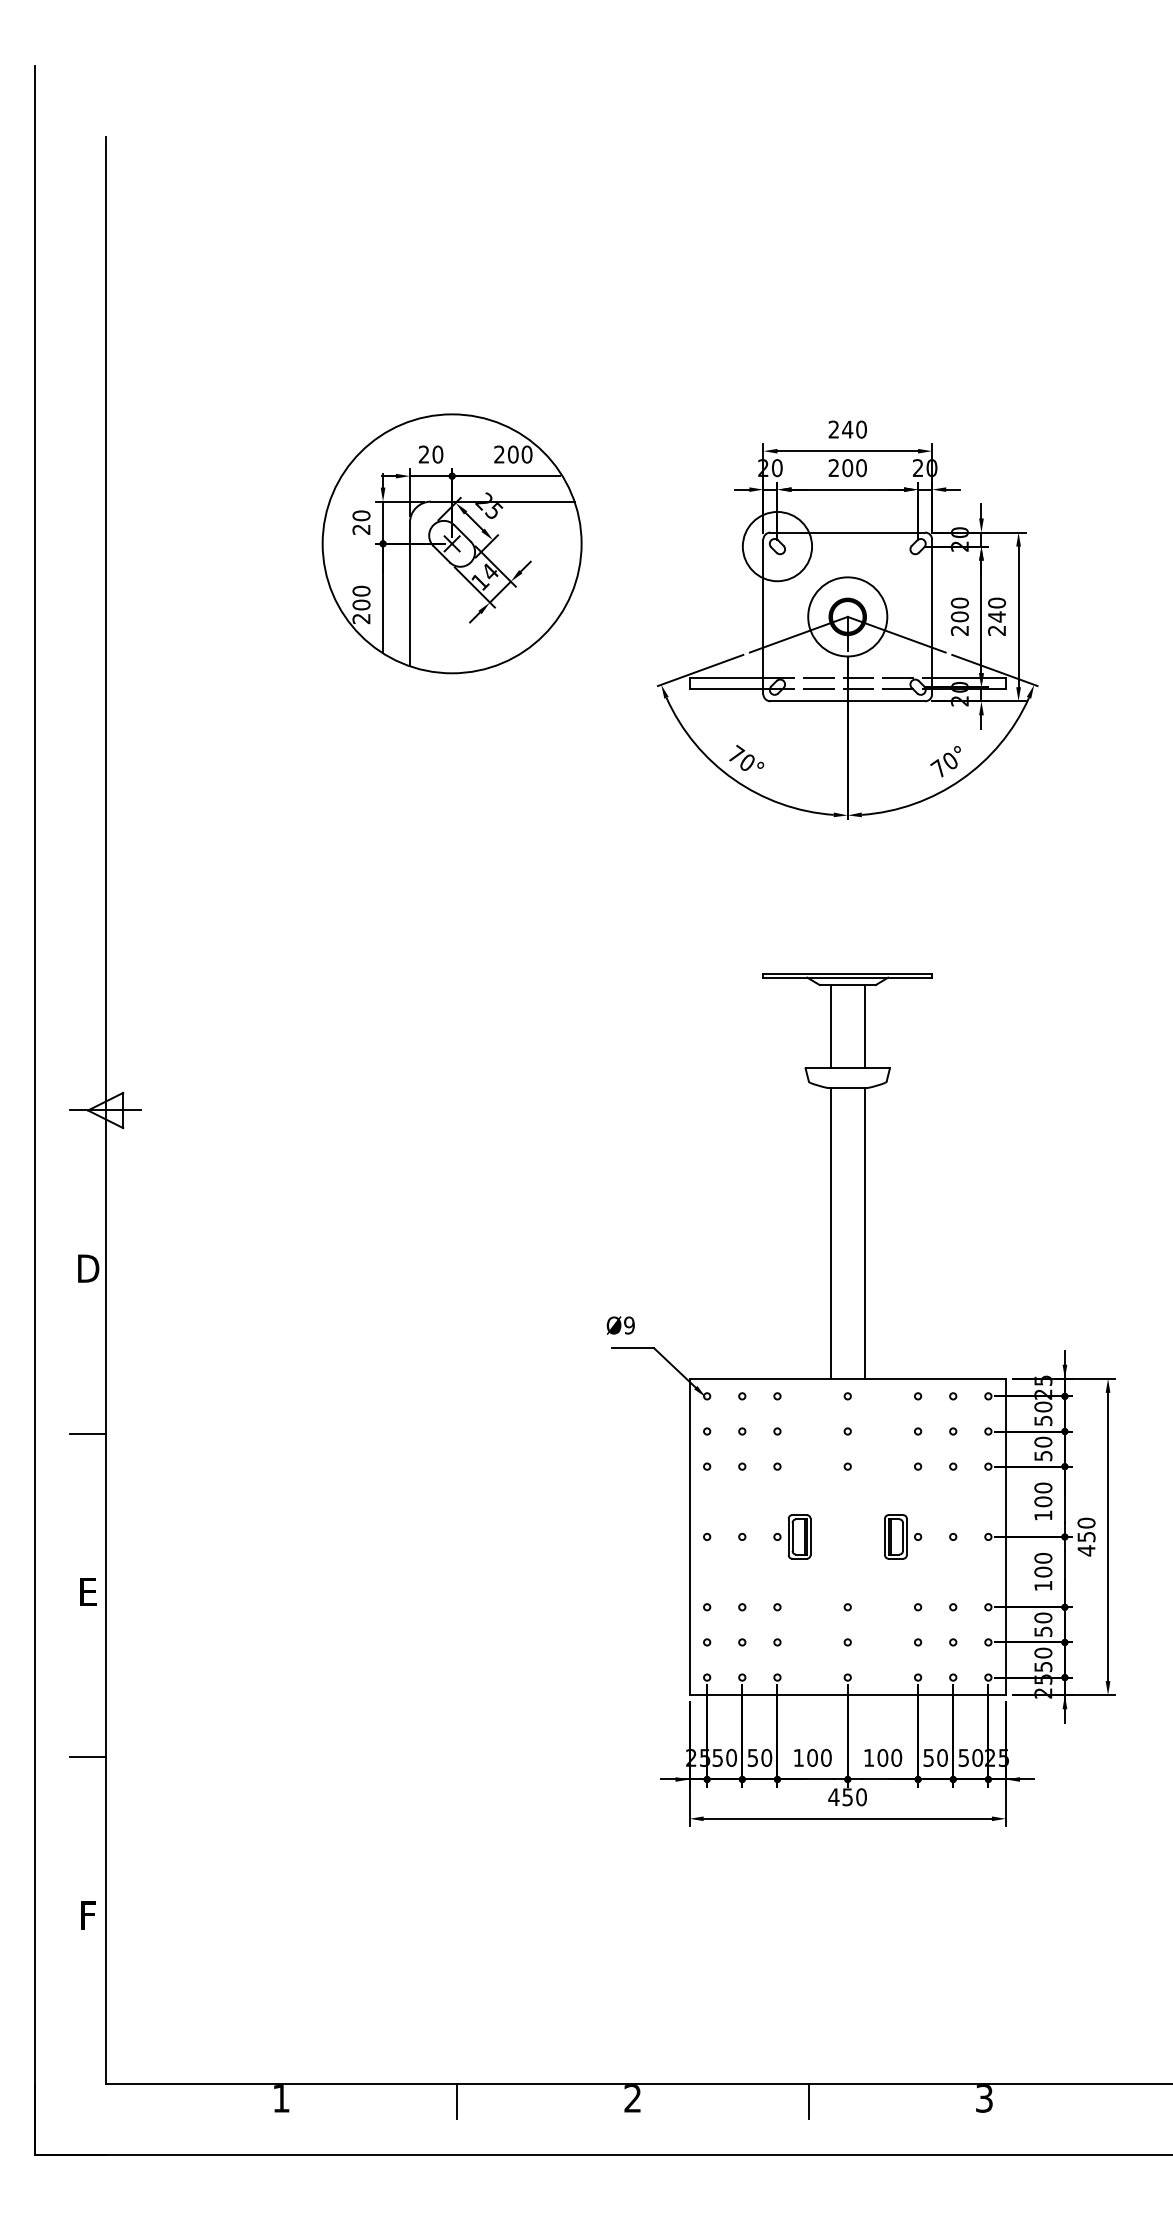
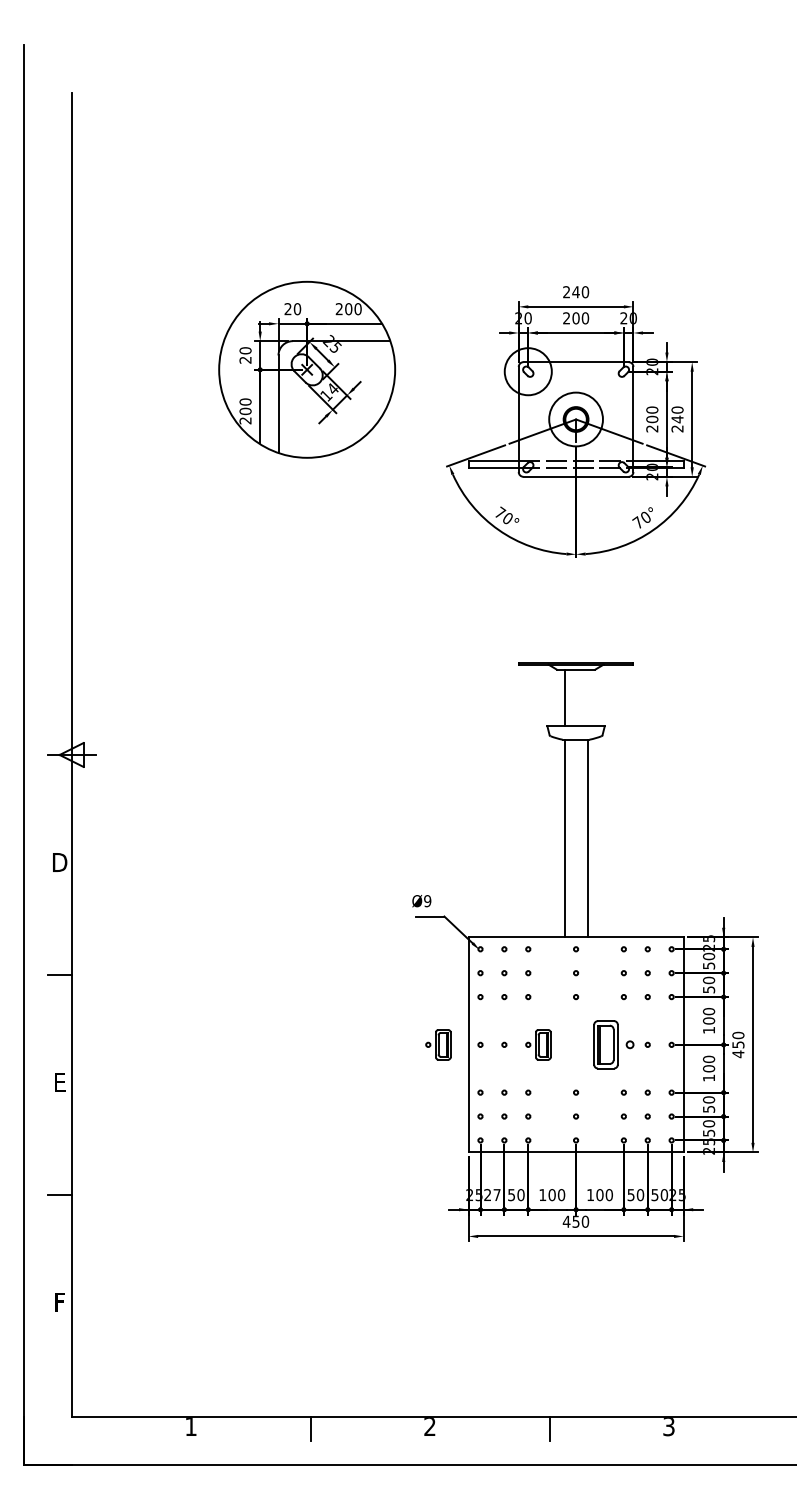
line: (864, 1025) -> (587, 697), removed
part: (645, 1536) -> (438, 1044), added
part: (902, 1536) -> (613, 1044), size x1.6
text: (724, 1758) -> (492, 1195), 50 -> 27

